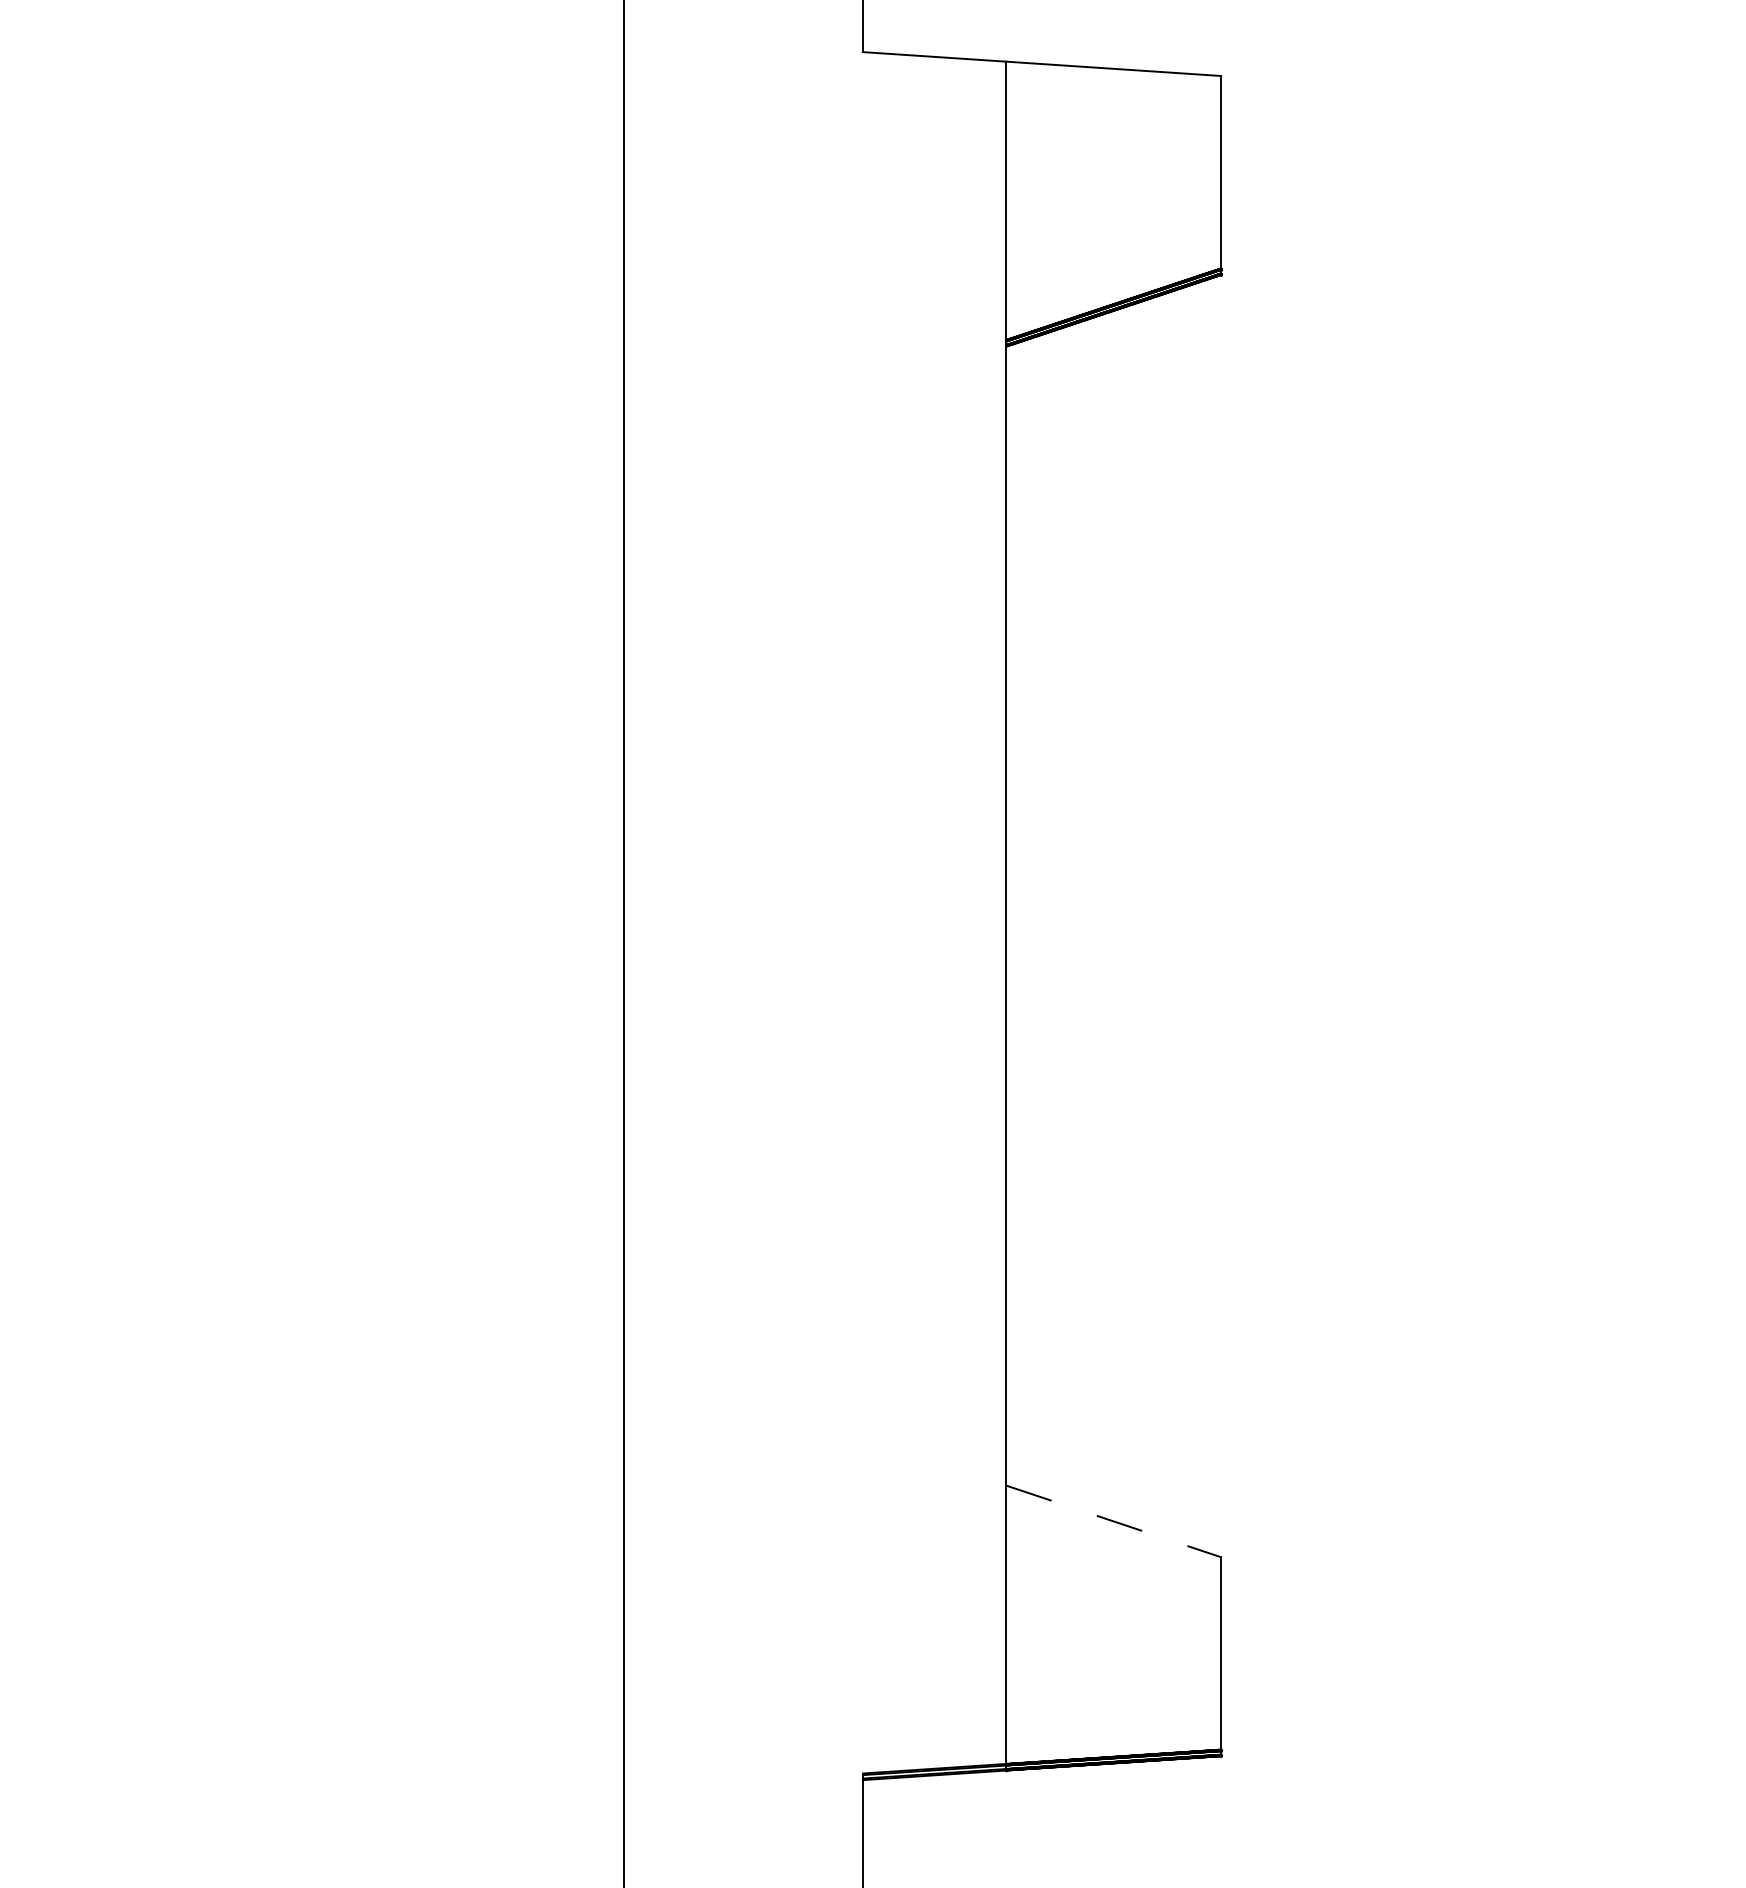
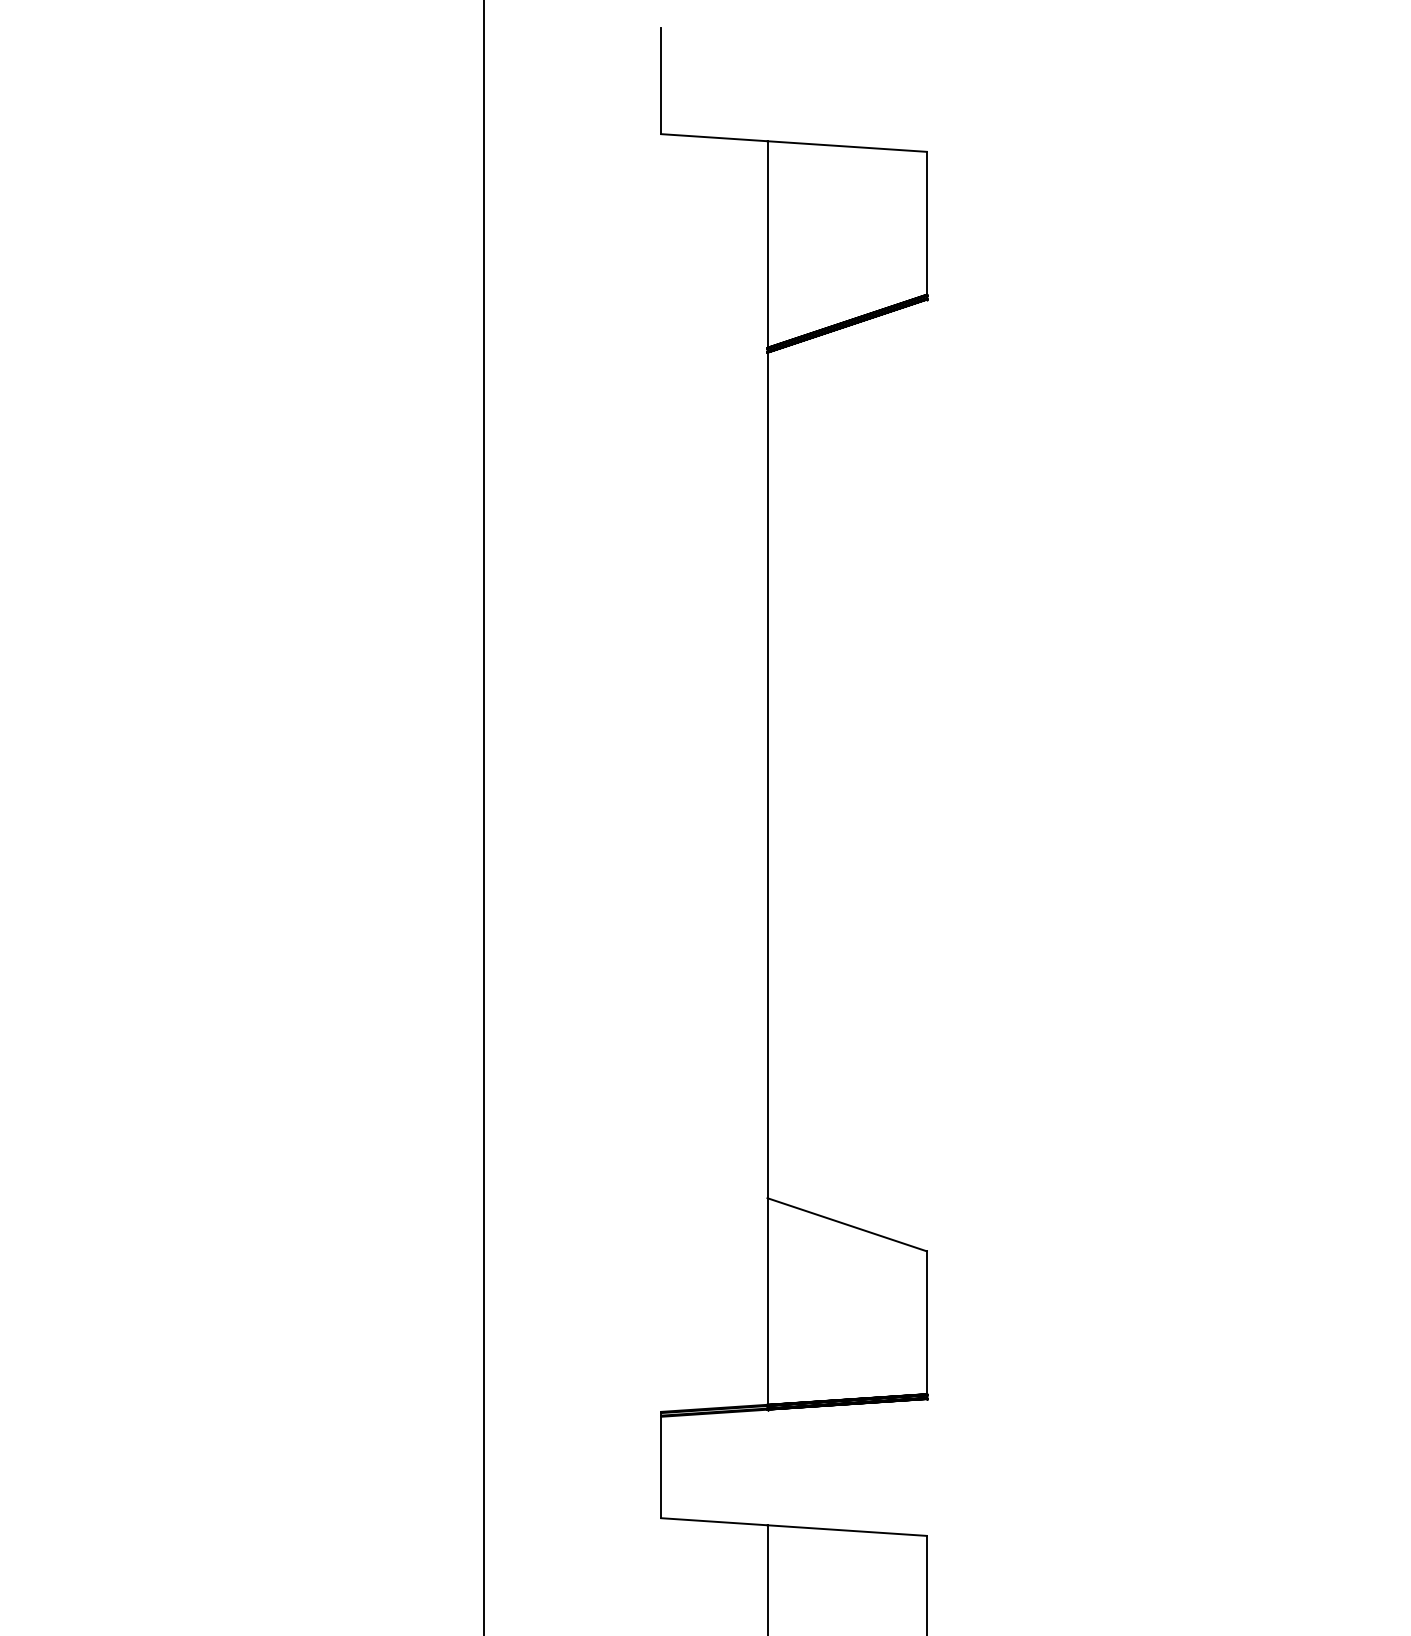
line: (1114, 1521) -> (847, 1224), dashed -> solid

